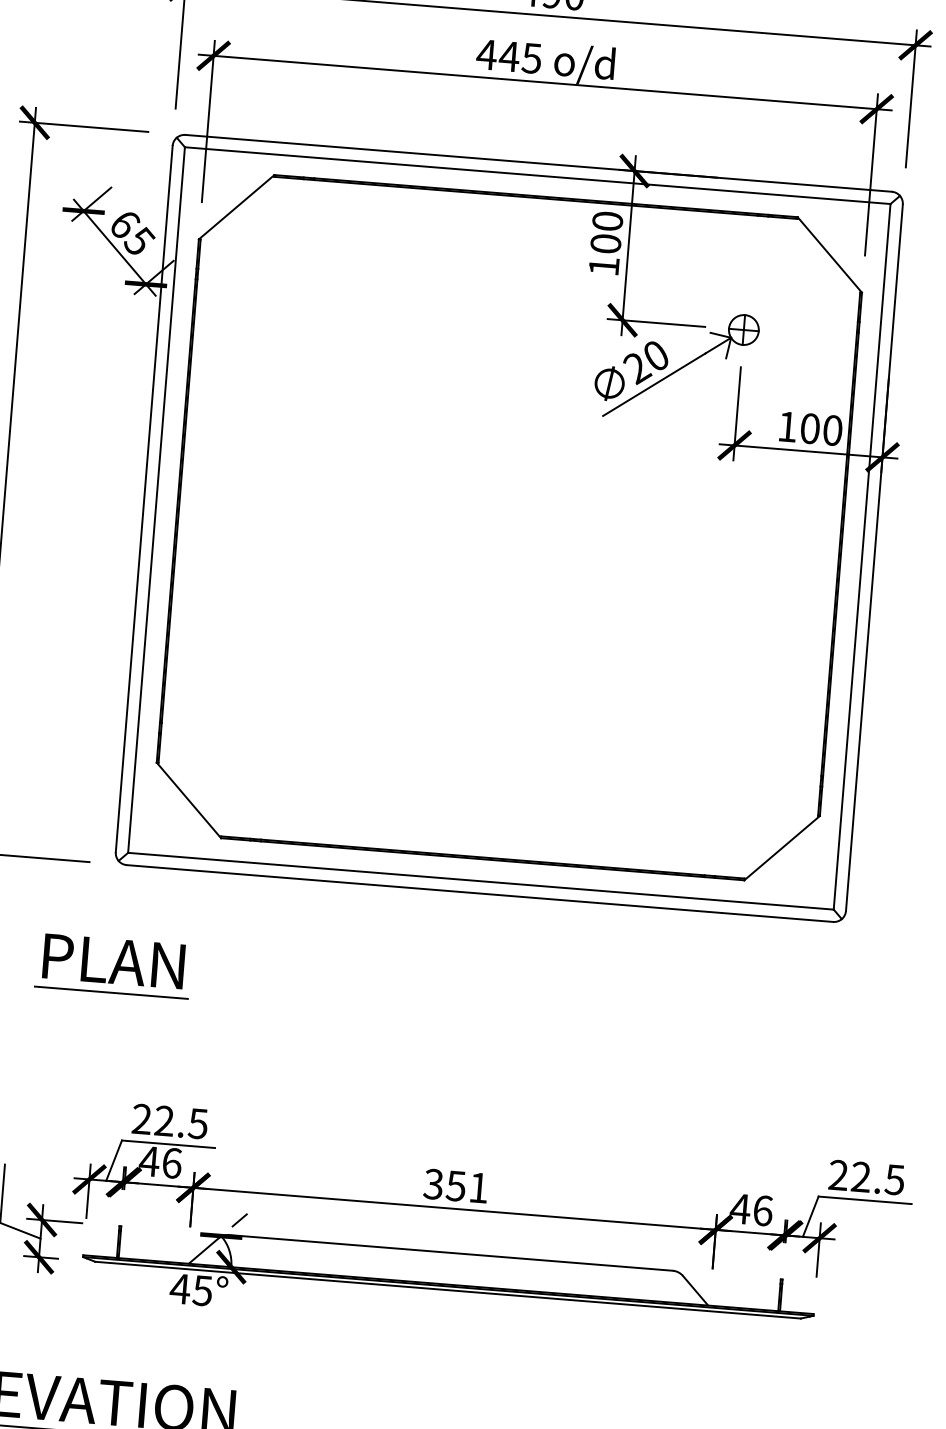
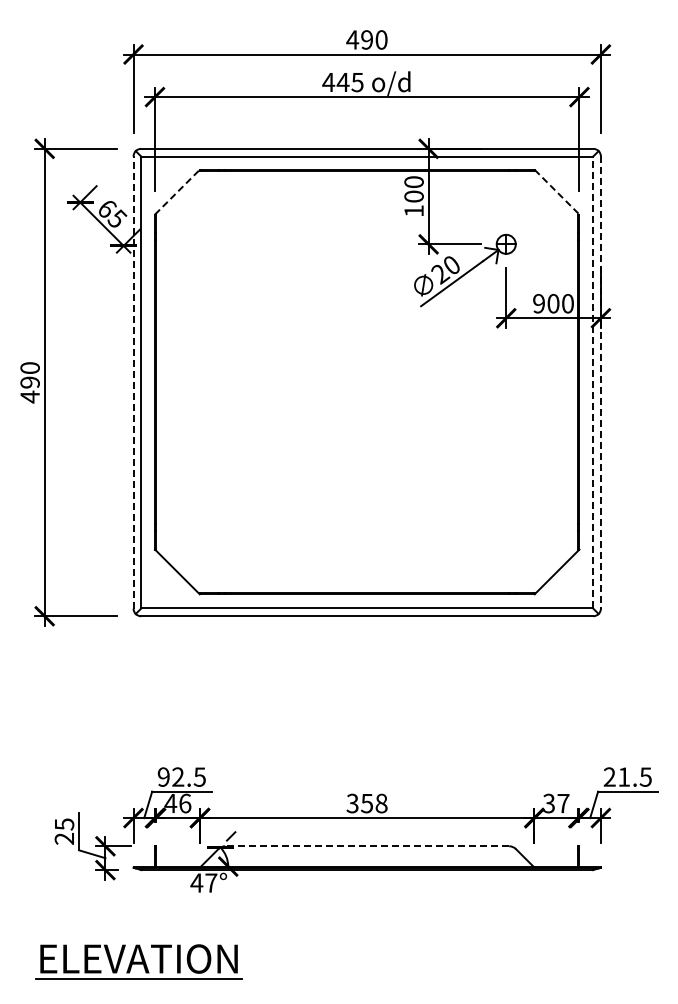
line: (236, 207) -> (177, 192), solid -> dashed
line: (830, 255) -> (557, 192), solid -> dashed
text: (786, 426) -> (538, 303), 100 -> 900
line: (144, 498) -> (133, 382), solid -> dashed
line: (862, 556) -> (593, 382), solid -> dashed
line: (873, 559) -> (600, 383), solid -> dashed
part: (112, 965) -> (137, 680), removed
text: (141, 1118) -> (163, 776), 22.5 -> 92.5
text: (861, 1176) -> (624, 776), 22.5 -> 21.5
text: (478, 1187) -> (381, 803), 351 -> 358
text: (750, 1209) -> (555, 803), 46 -> 37
line: (451, 1253) -> (367, 846), solid -> dashed
text: (203, 1289) -> (211, 882), 45° -> 47°

